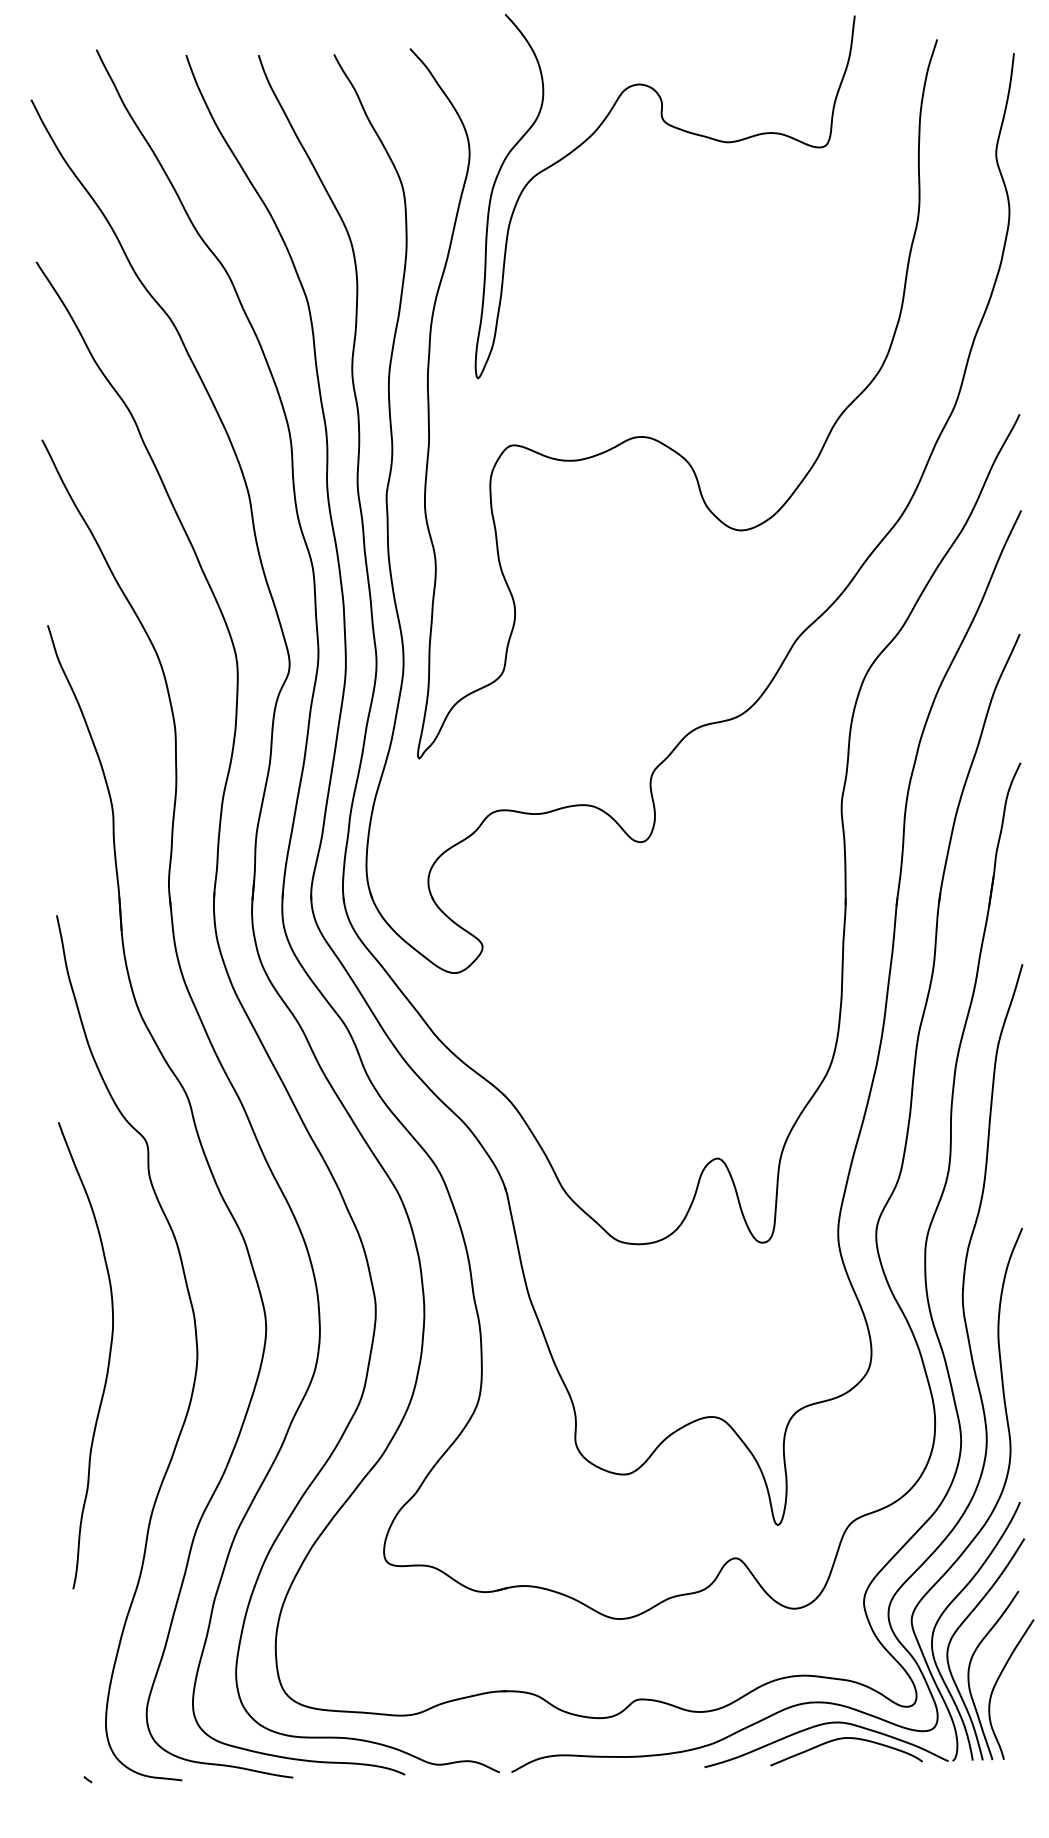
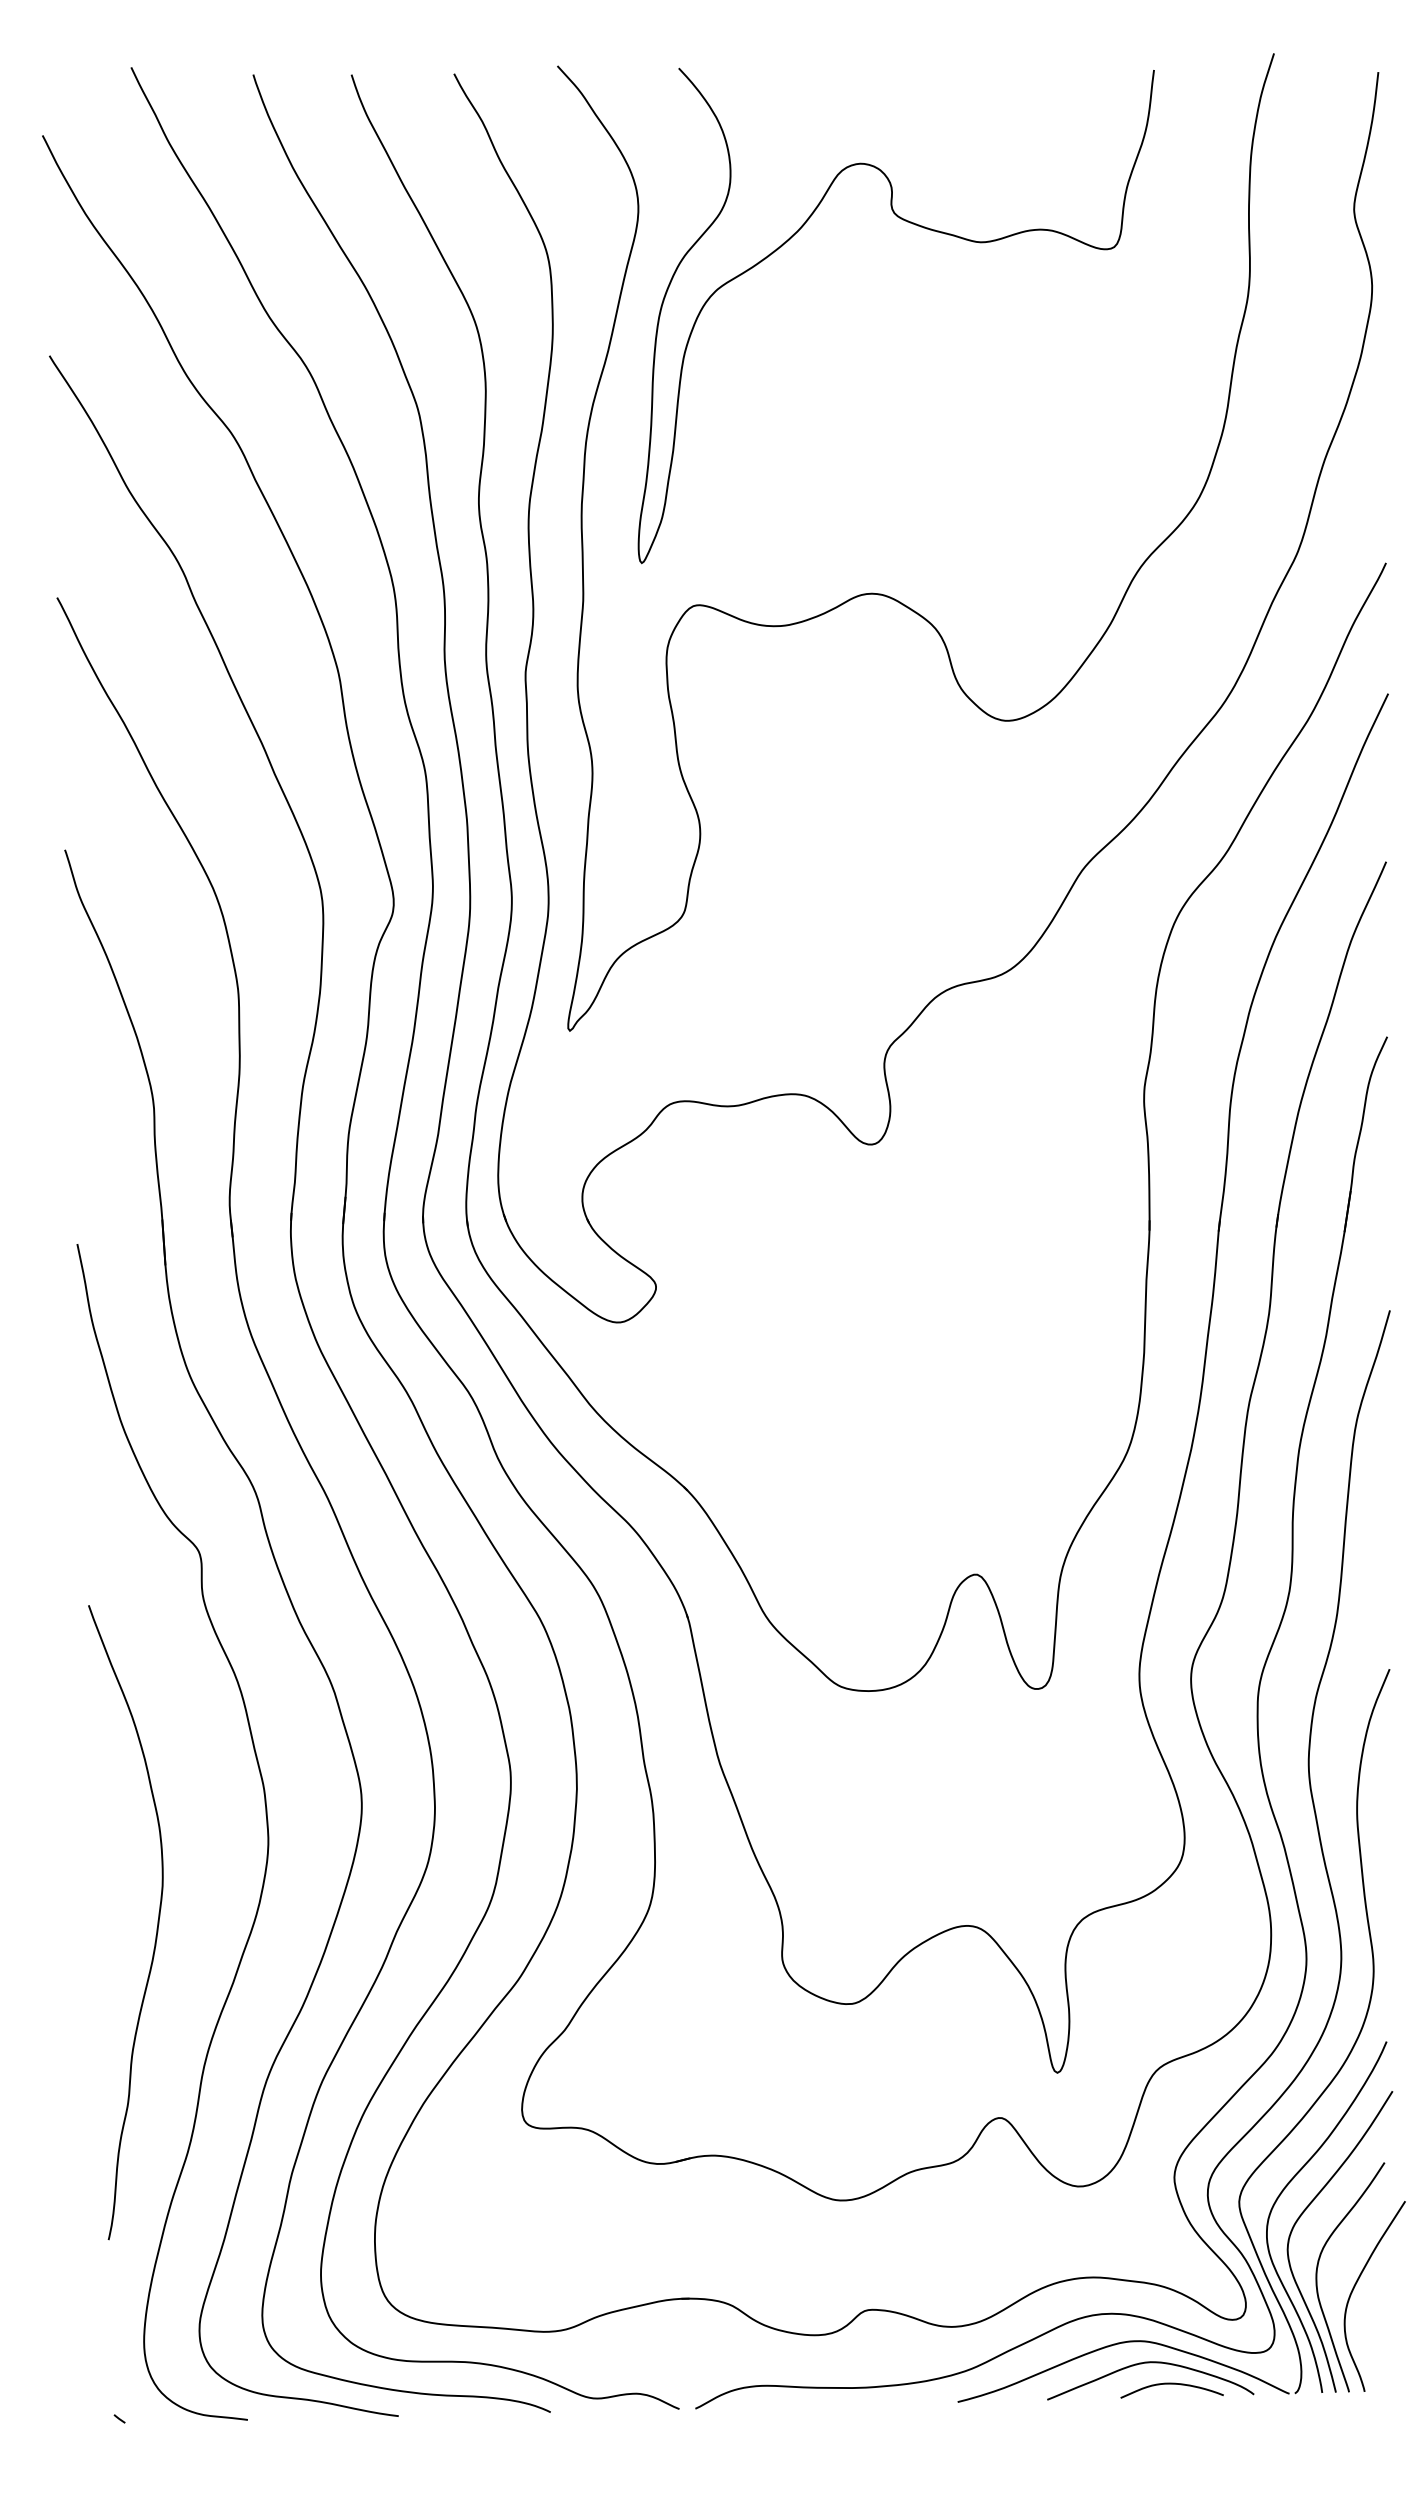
curve: (685, 132) -> (923, 228), moved
curve: (108, 1360) -> (156, 1928), moved
curve: (861, 1754) -> (1171, 2384), added

